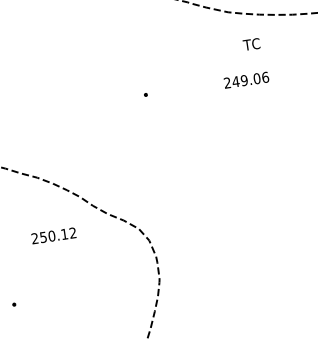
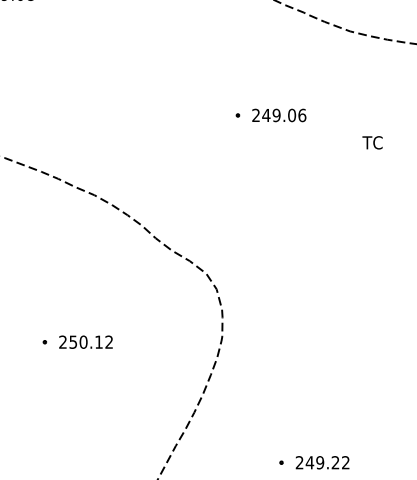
text: (251, 44) -> (372, 142), moved
text: (246, 80) -> (279, 115), moved
text: (53, 235) -> (85, 341), moved

